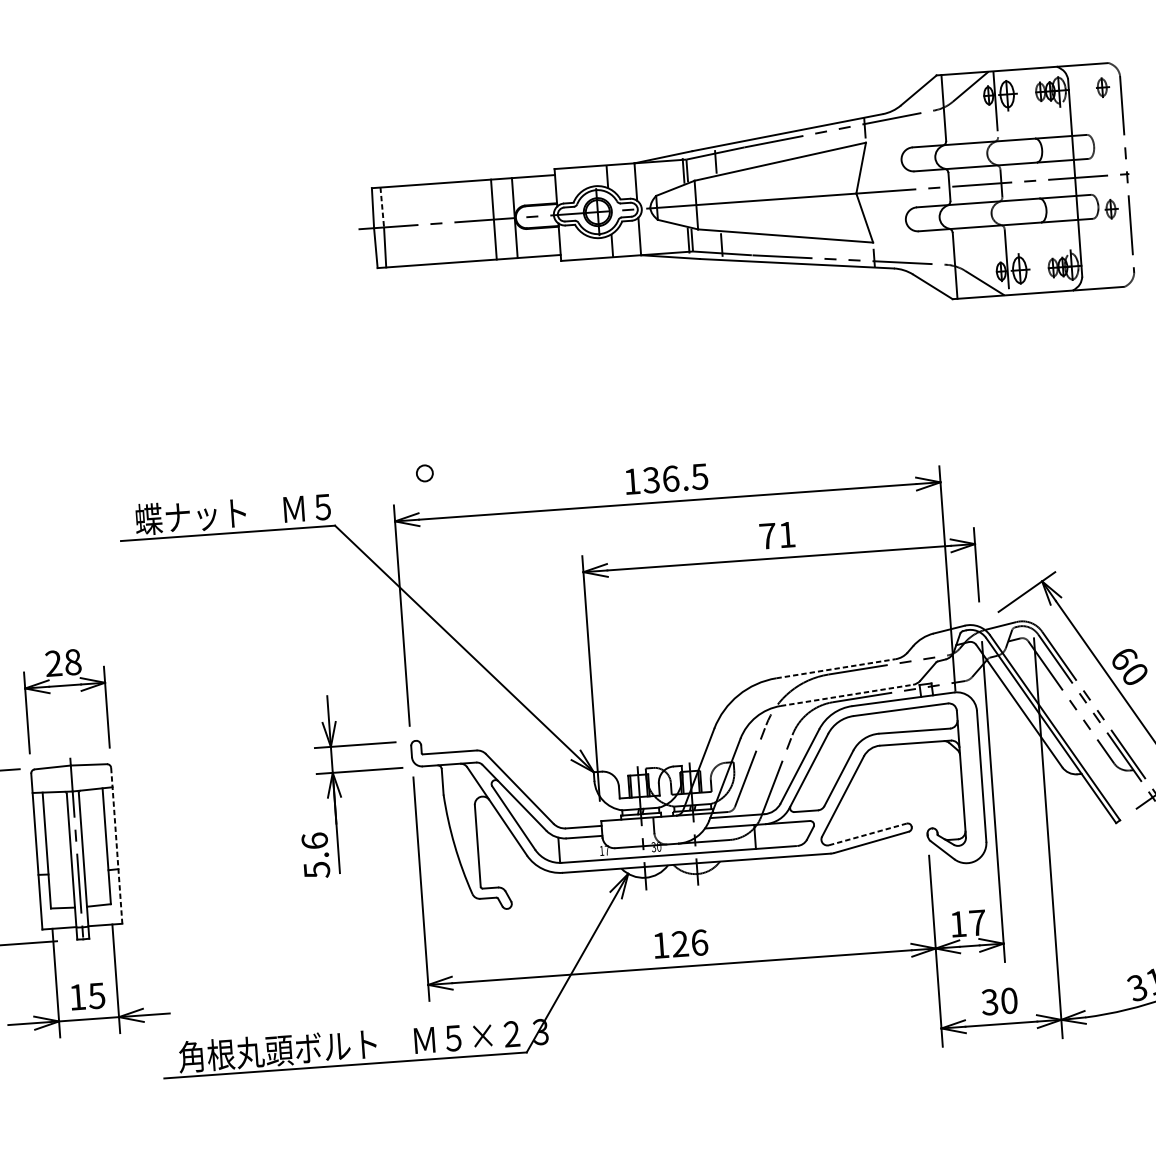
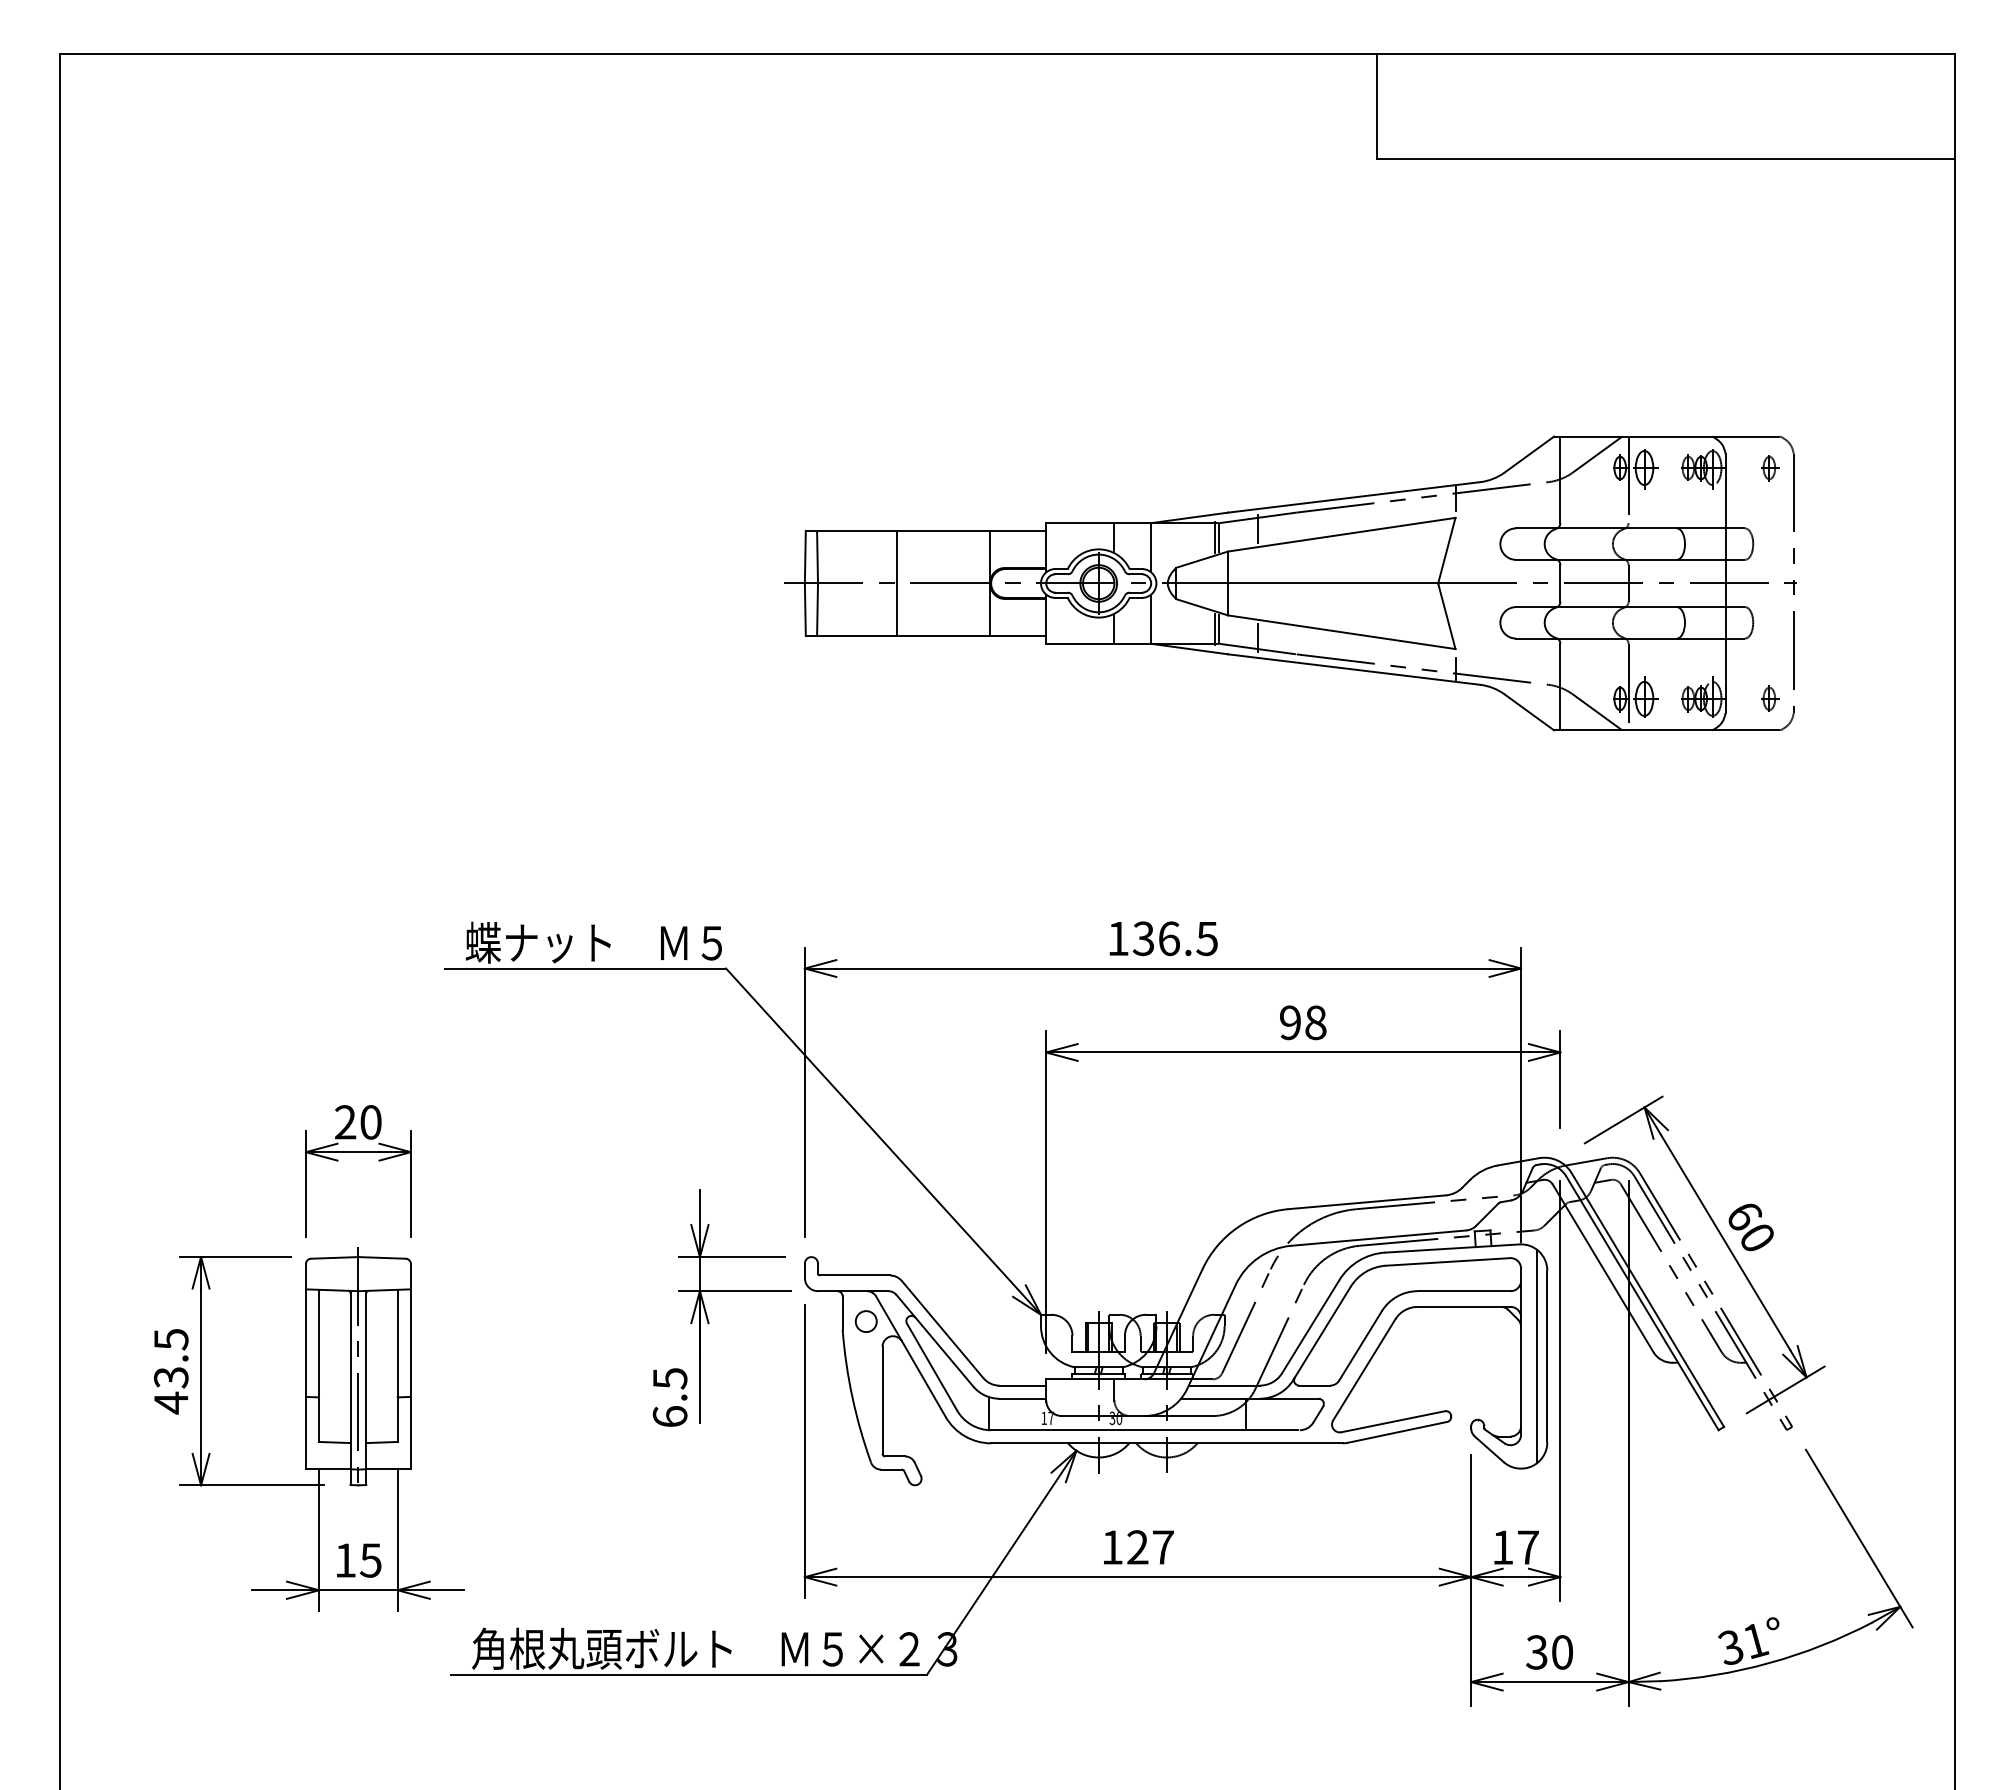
line: (382, 207) -> (817, 557), dashed -> solid
part: (1111, 208) -> (1770, 698), moved
line: (494, 219) -> (897, 583), moved
circle: (424, 473) -> (865, 1321), moved
text: (777, 535) -> (1303, 1022), 71 -> 98
text: (72, 662) -> (370, 1122), 28 -> 20
line: (836, 668) -> (1367, 1202), dashed -> solid
line: (846, 695) -> (1378, 1238), dashed -> solid
line: (973, 776) -> (1536, 1356), added
line: (868, 834) -> (1393, 1421), dashed -> solid
line: (116, 846) -> (410, 1366), dashed -> solid
text: (315, 855) -> (669, 1397), 5.6 -> 6.5
text: (699, 942) -> (1163, 1547), 126 -> 127

